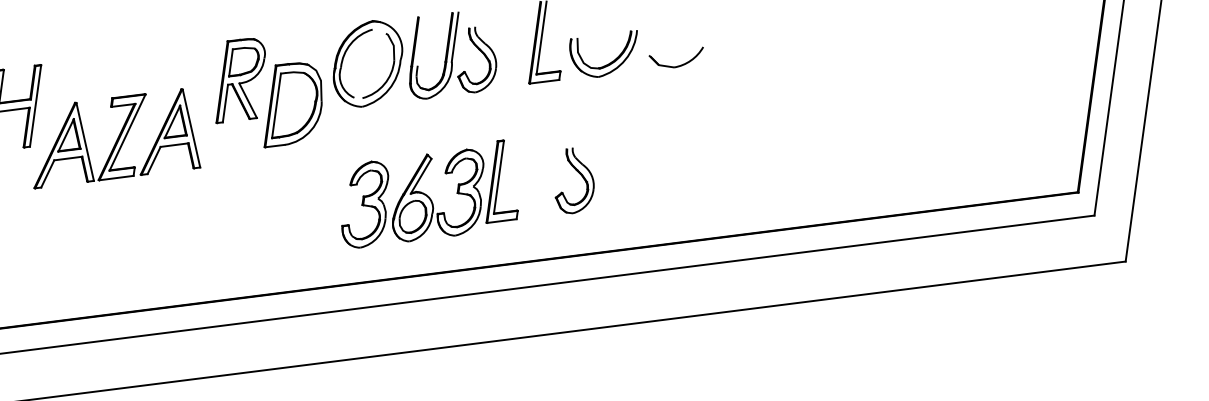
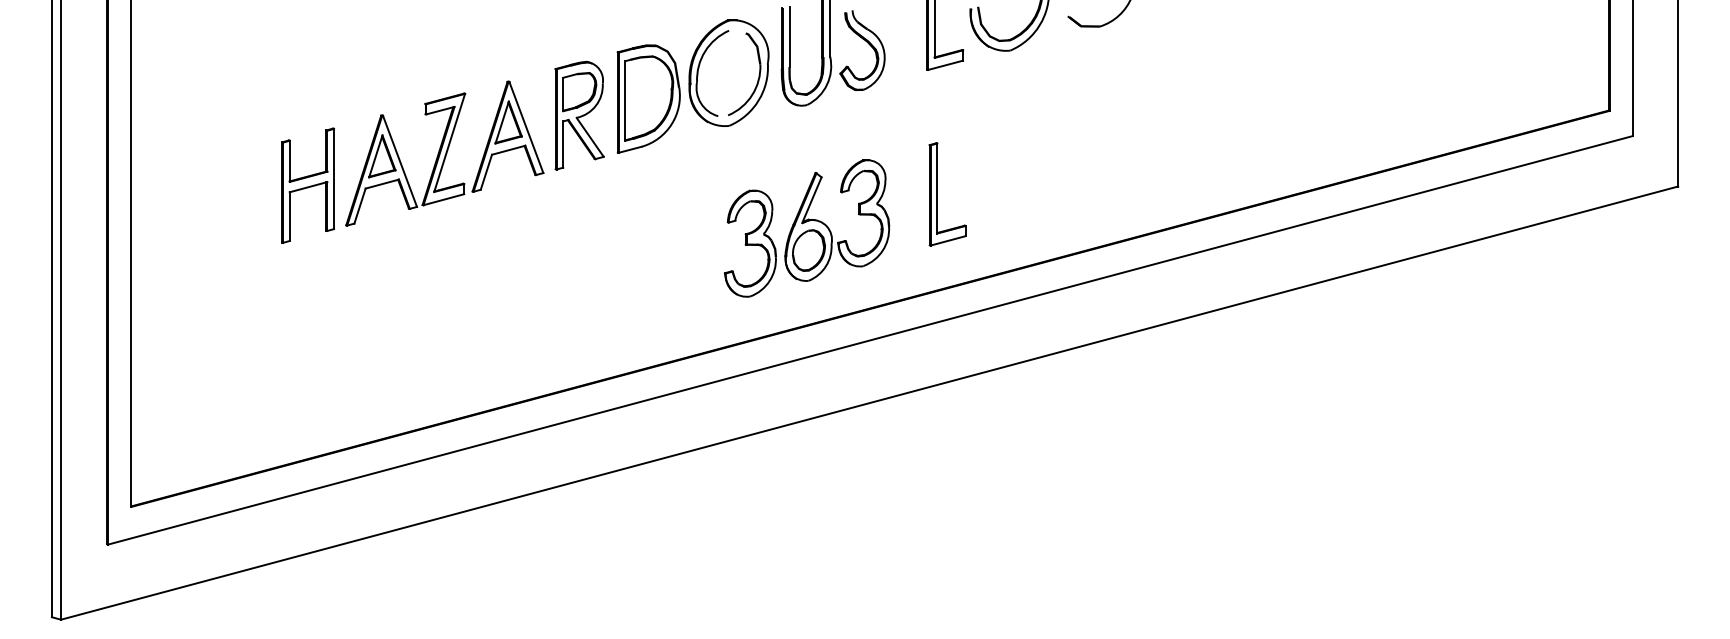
line: (421, 41) -> (789, 36), added
part: (295, 106) -> (648, 98), moved
part: (122, 140) -> (444, 153), moved
part: (581, 177) -> (1006, 174), removed
part: (498, 182) -> (937, 194), moved

